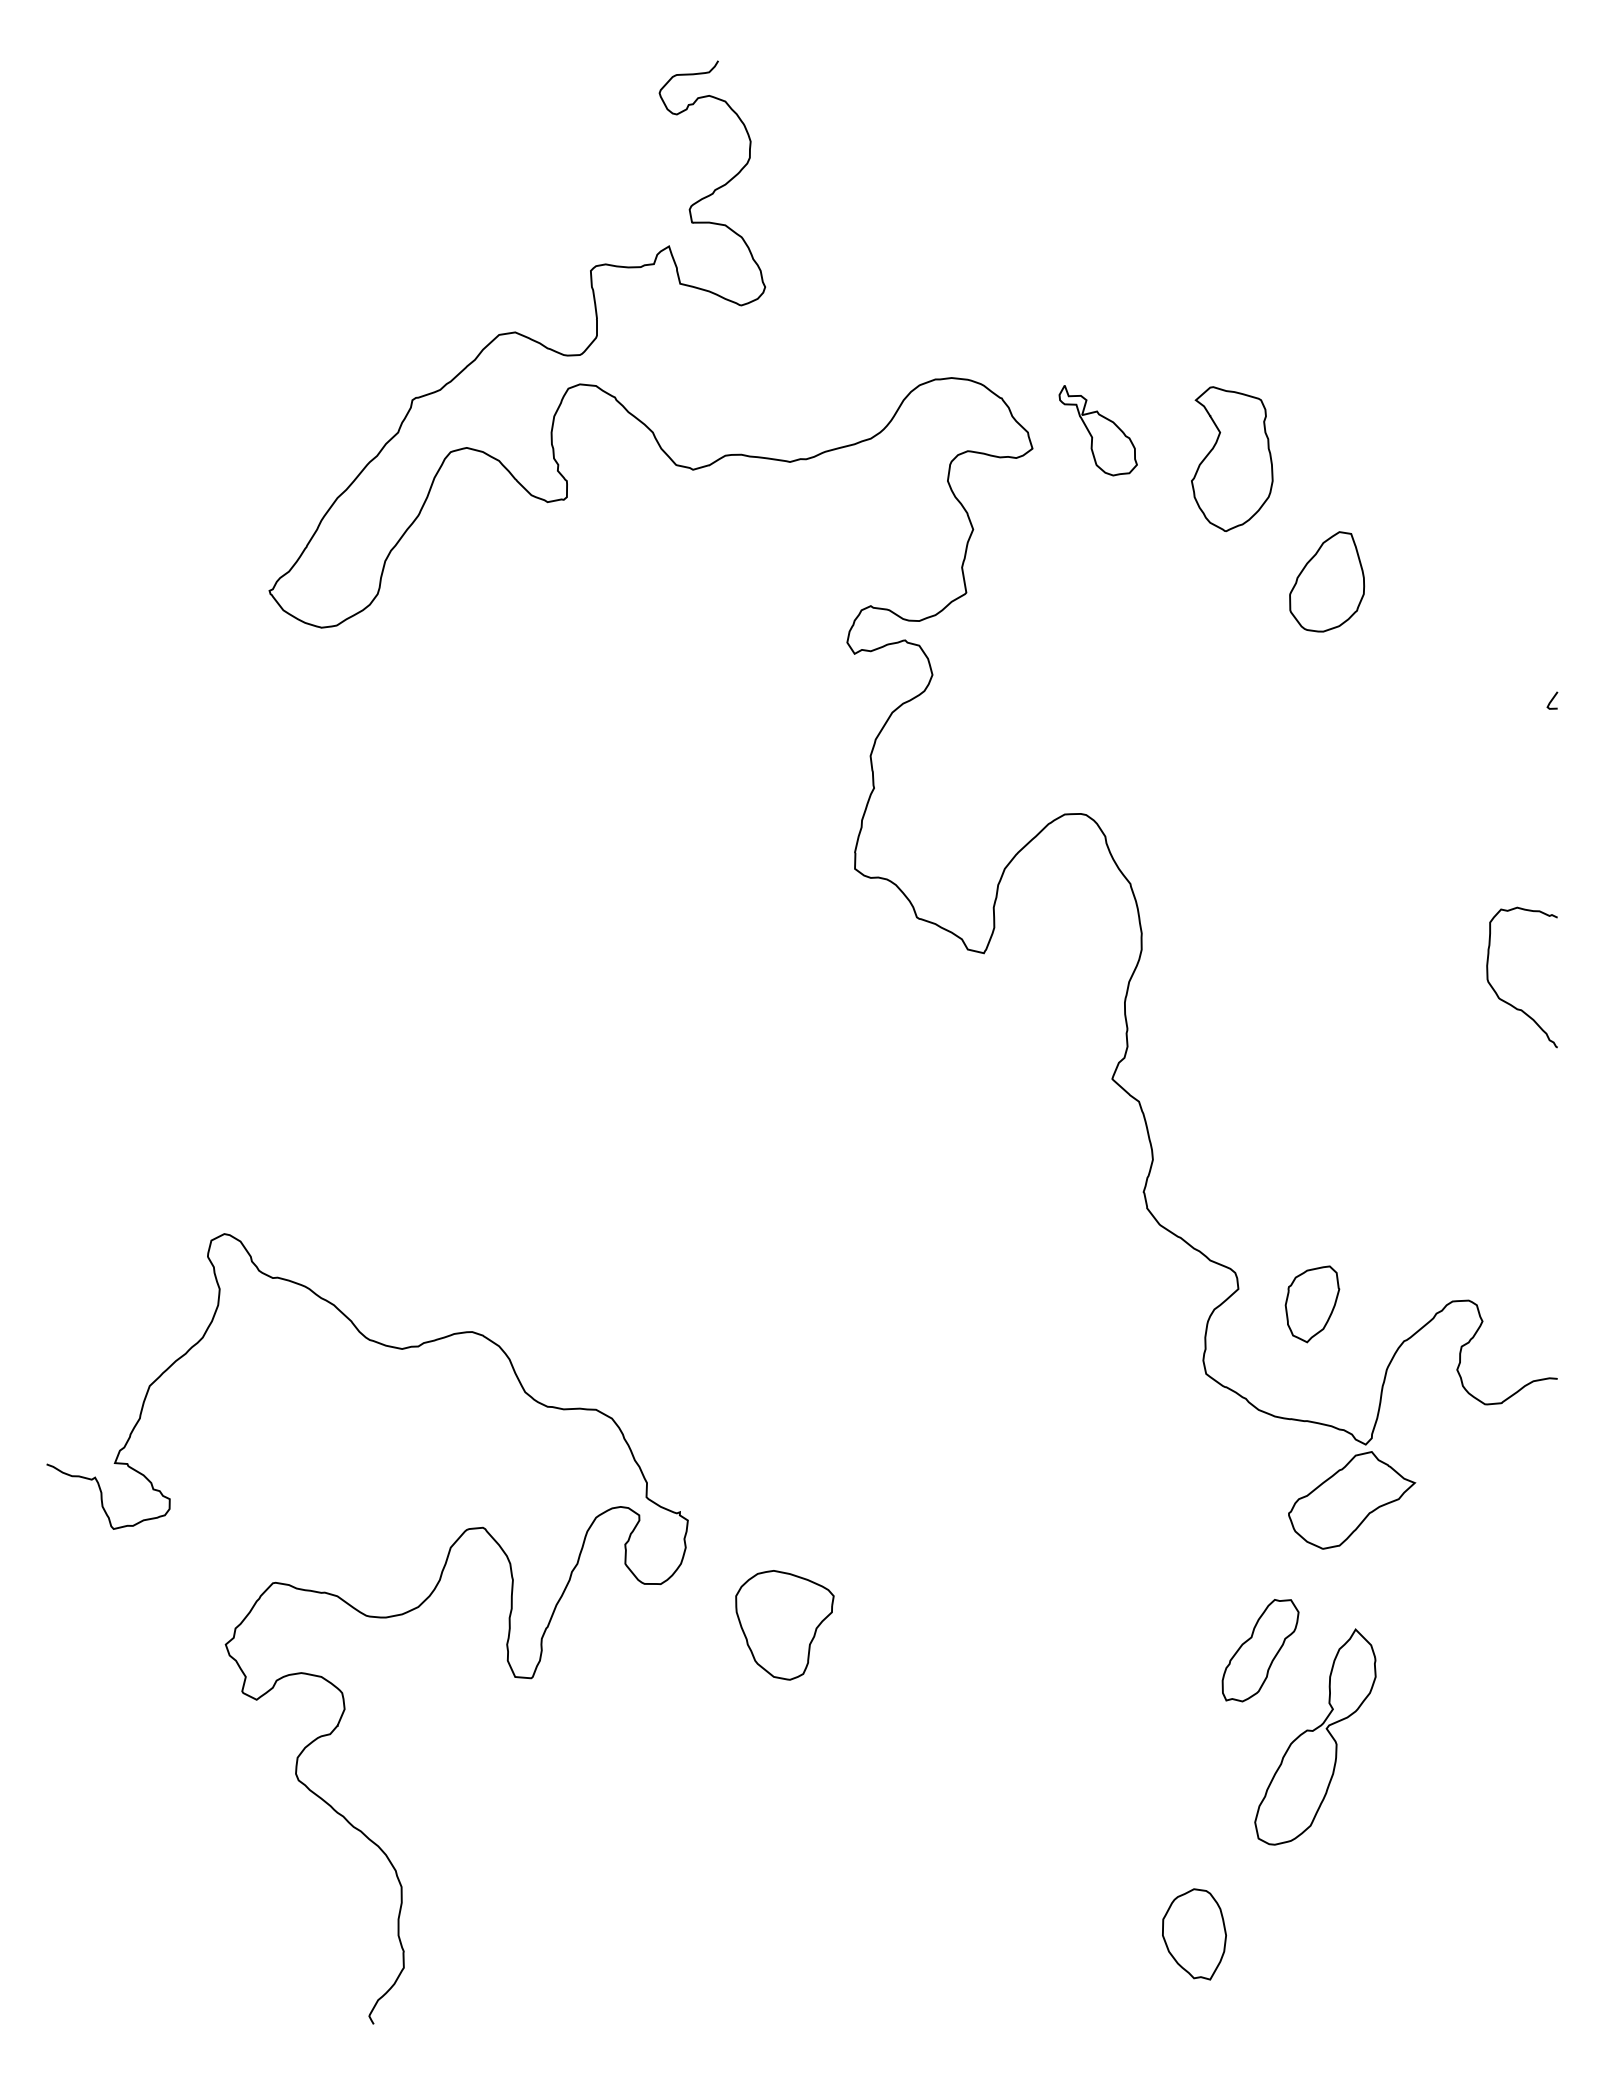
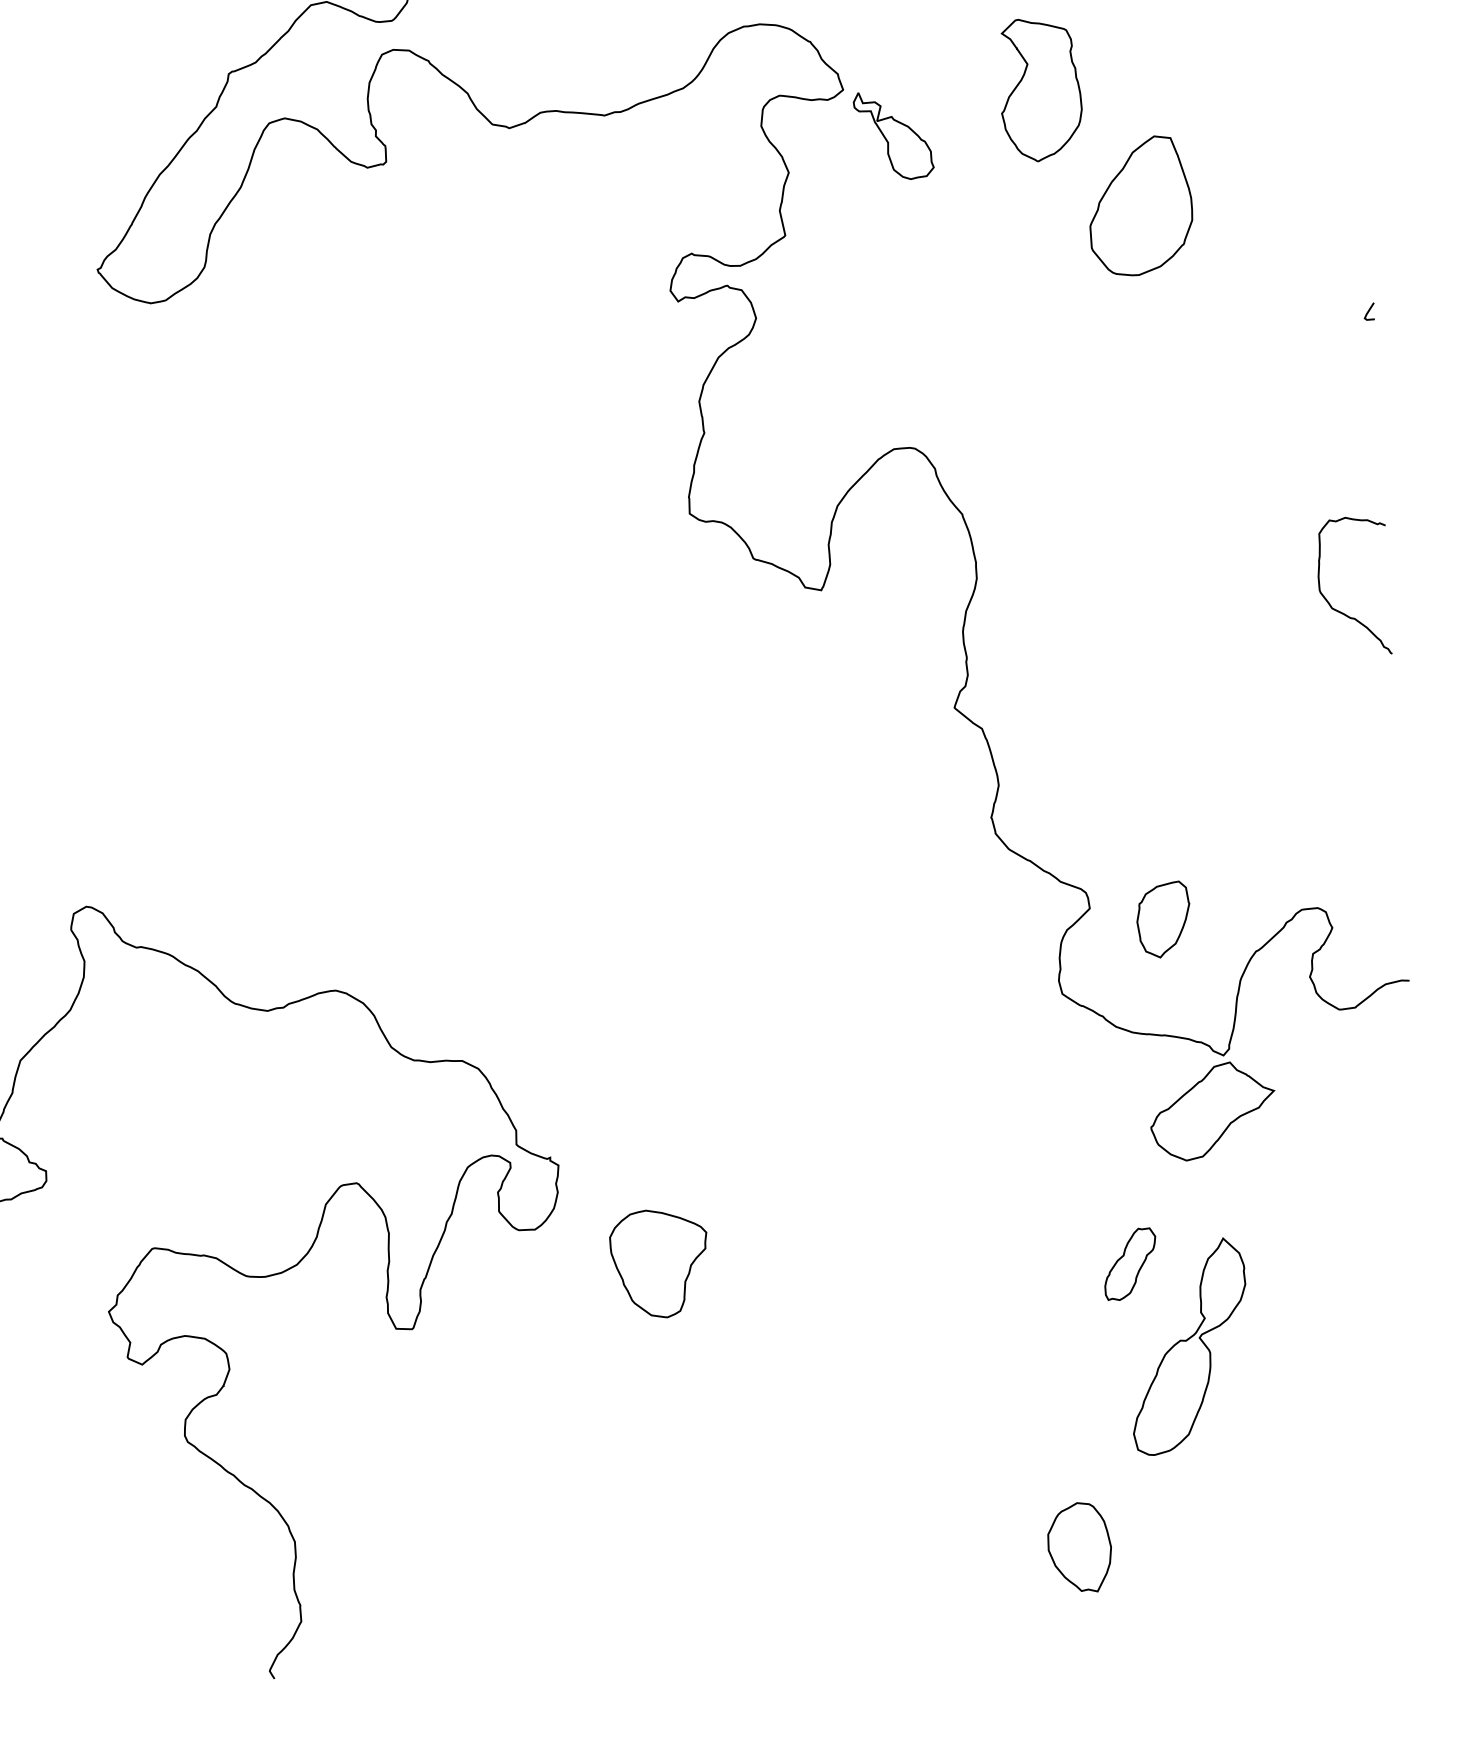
part: (1097, 430) -> (893, 135), moved
part: (1327, 581) -> (1141, 205), size x1.4
part: (1260, 1650) -> (1130, 1264), size x0.7

